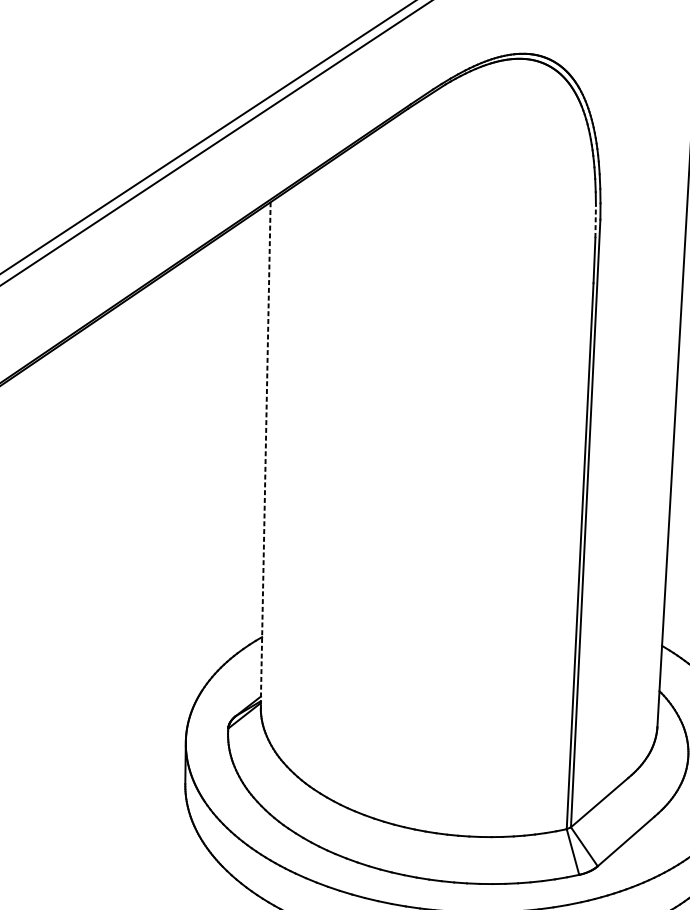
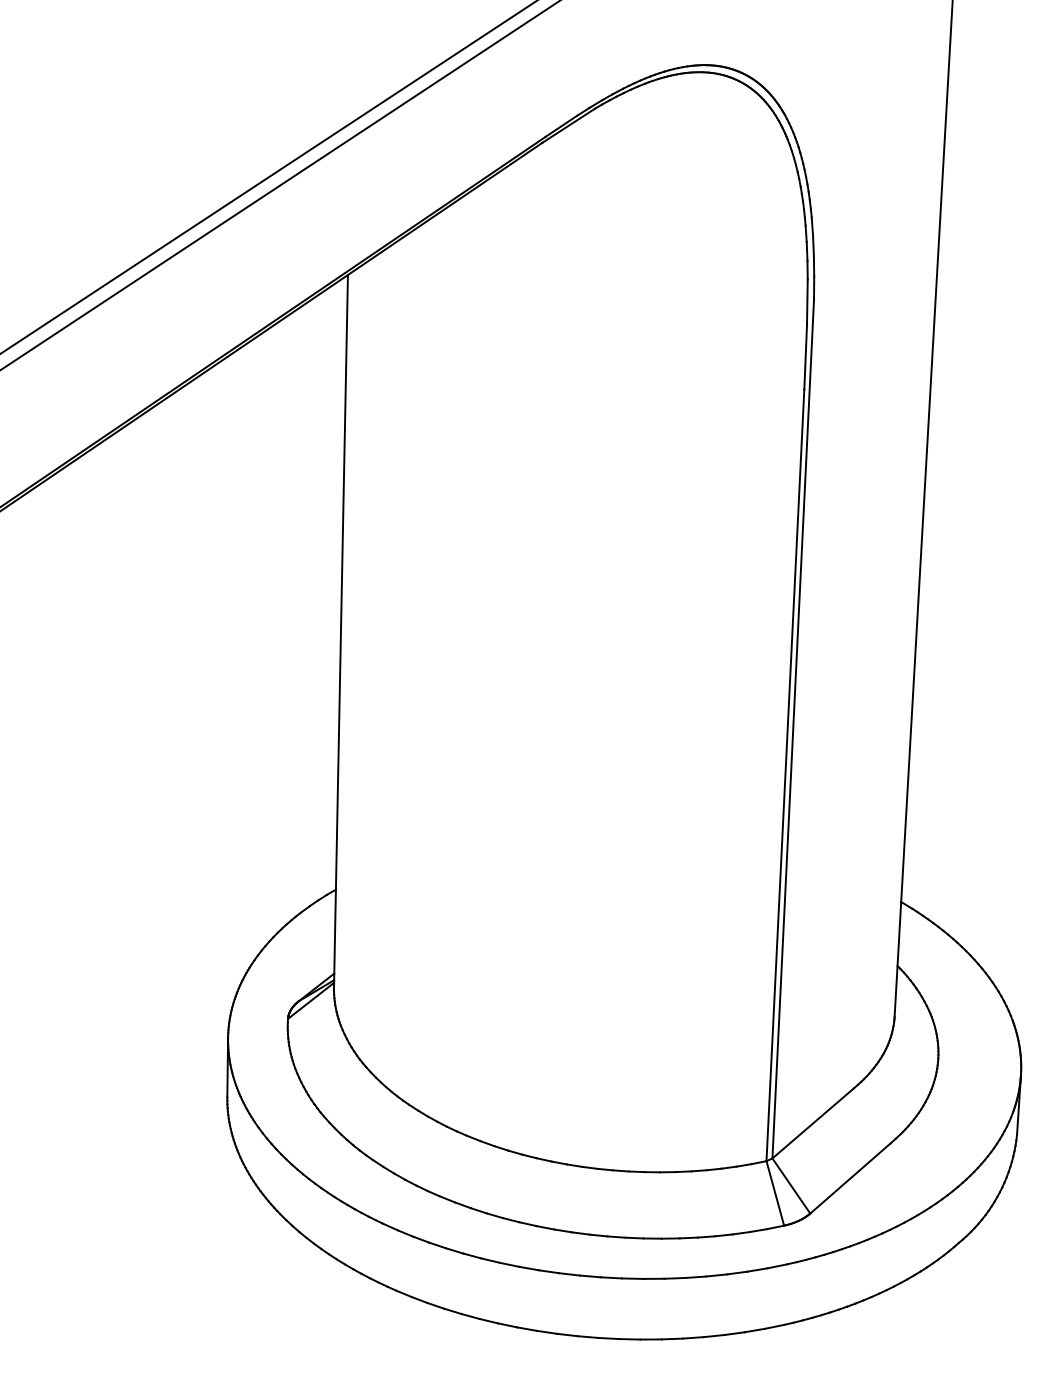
line: (595, 221) -> (807, 302), dashed -> solid
line: (265, 454) -> (340, 631), dashed -> solid

